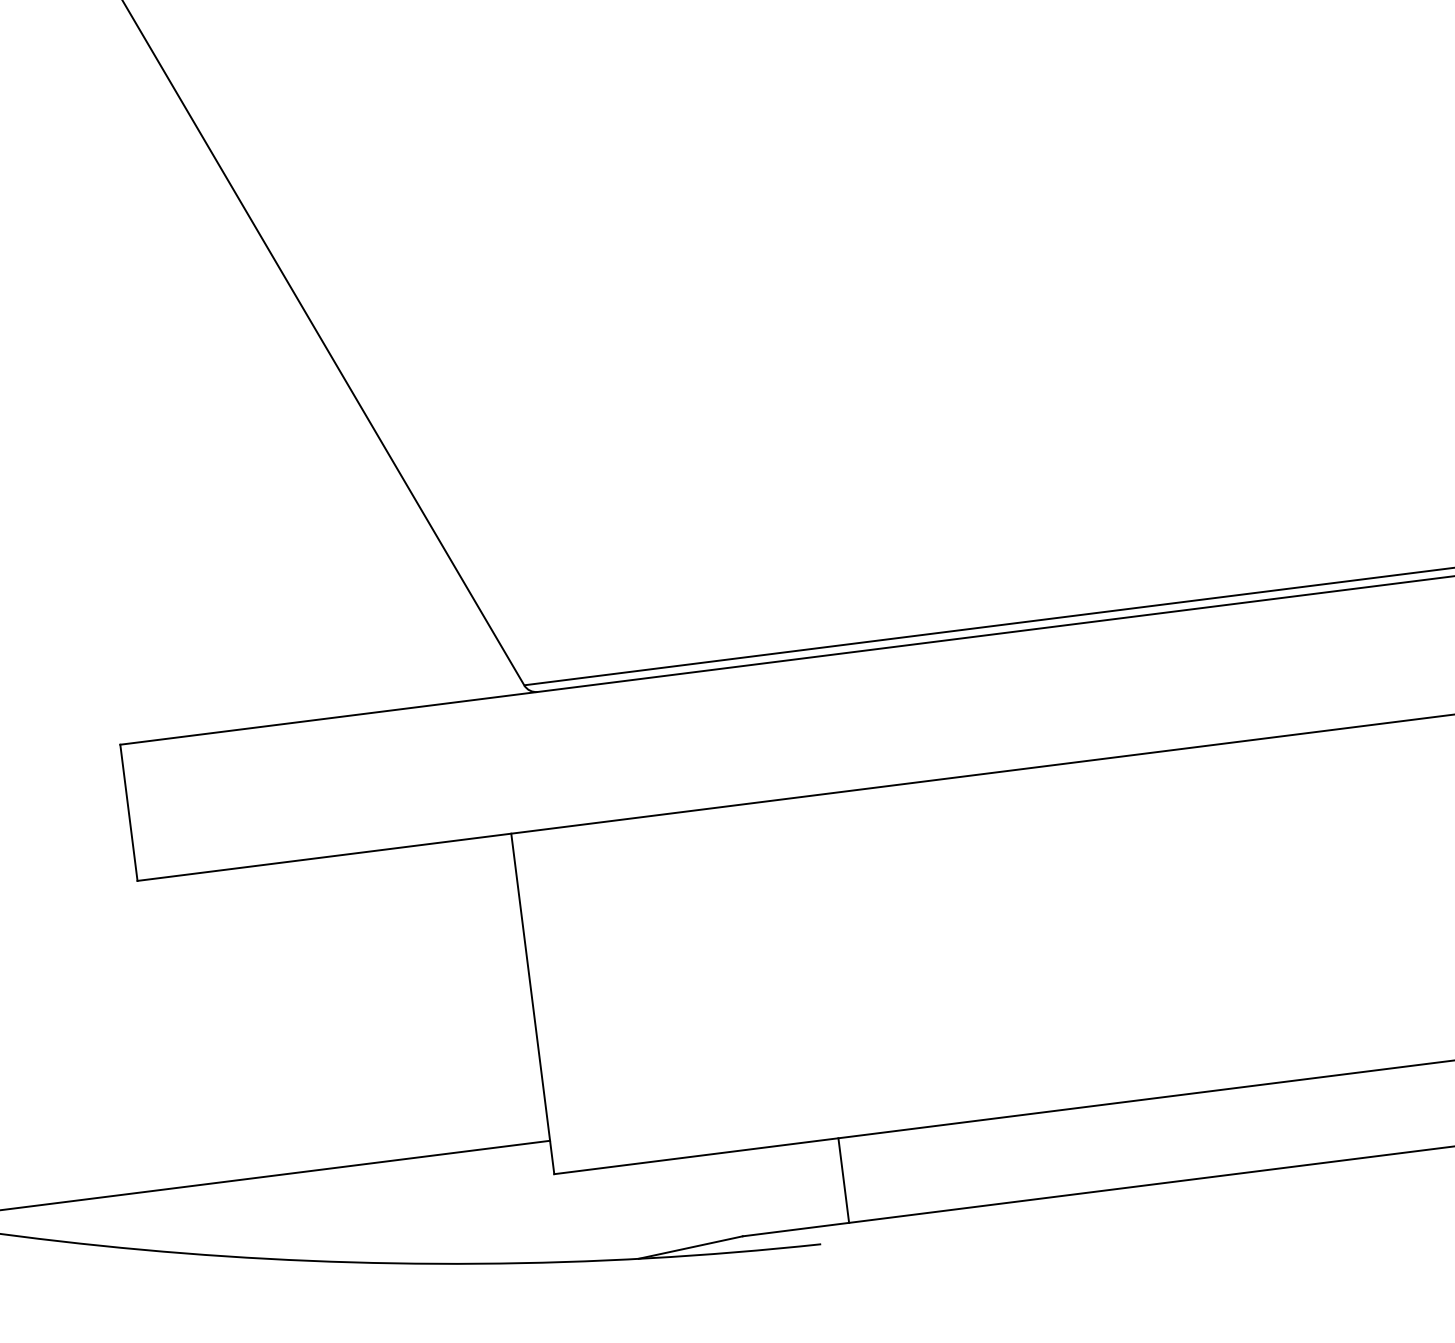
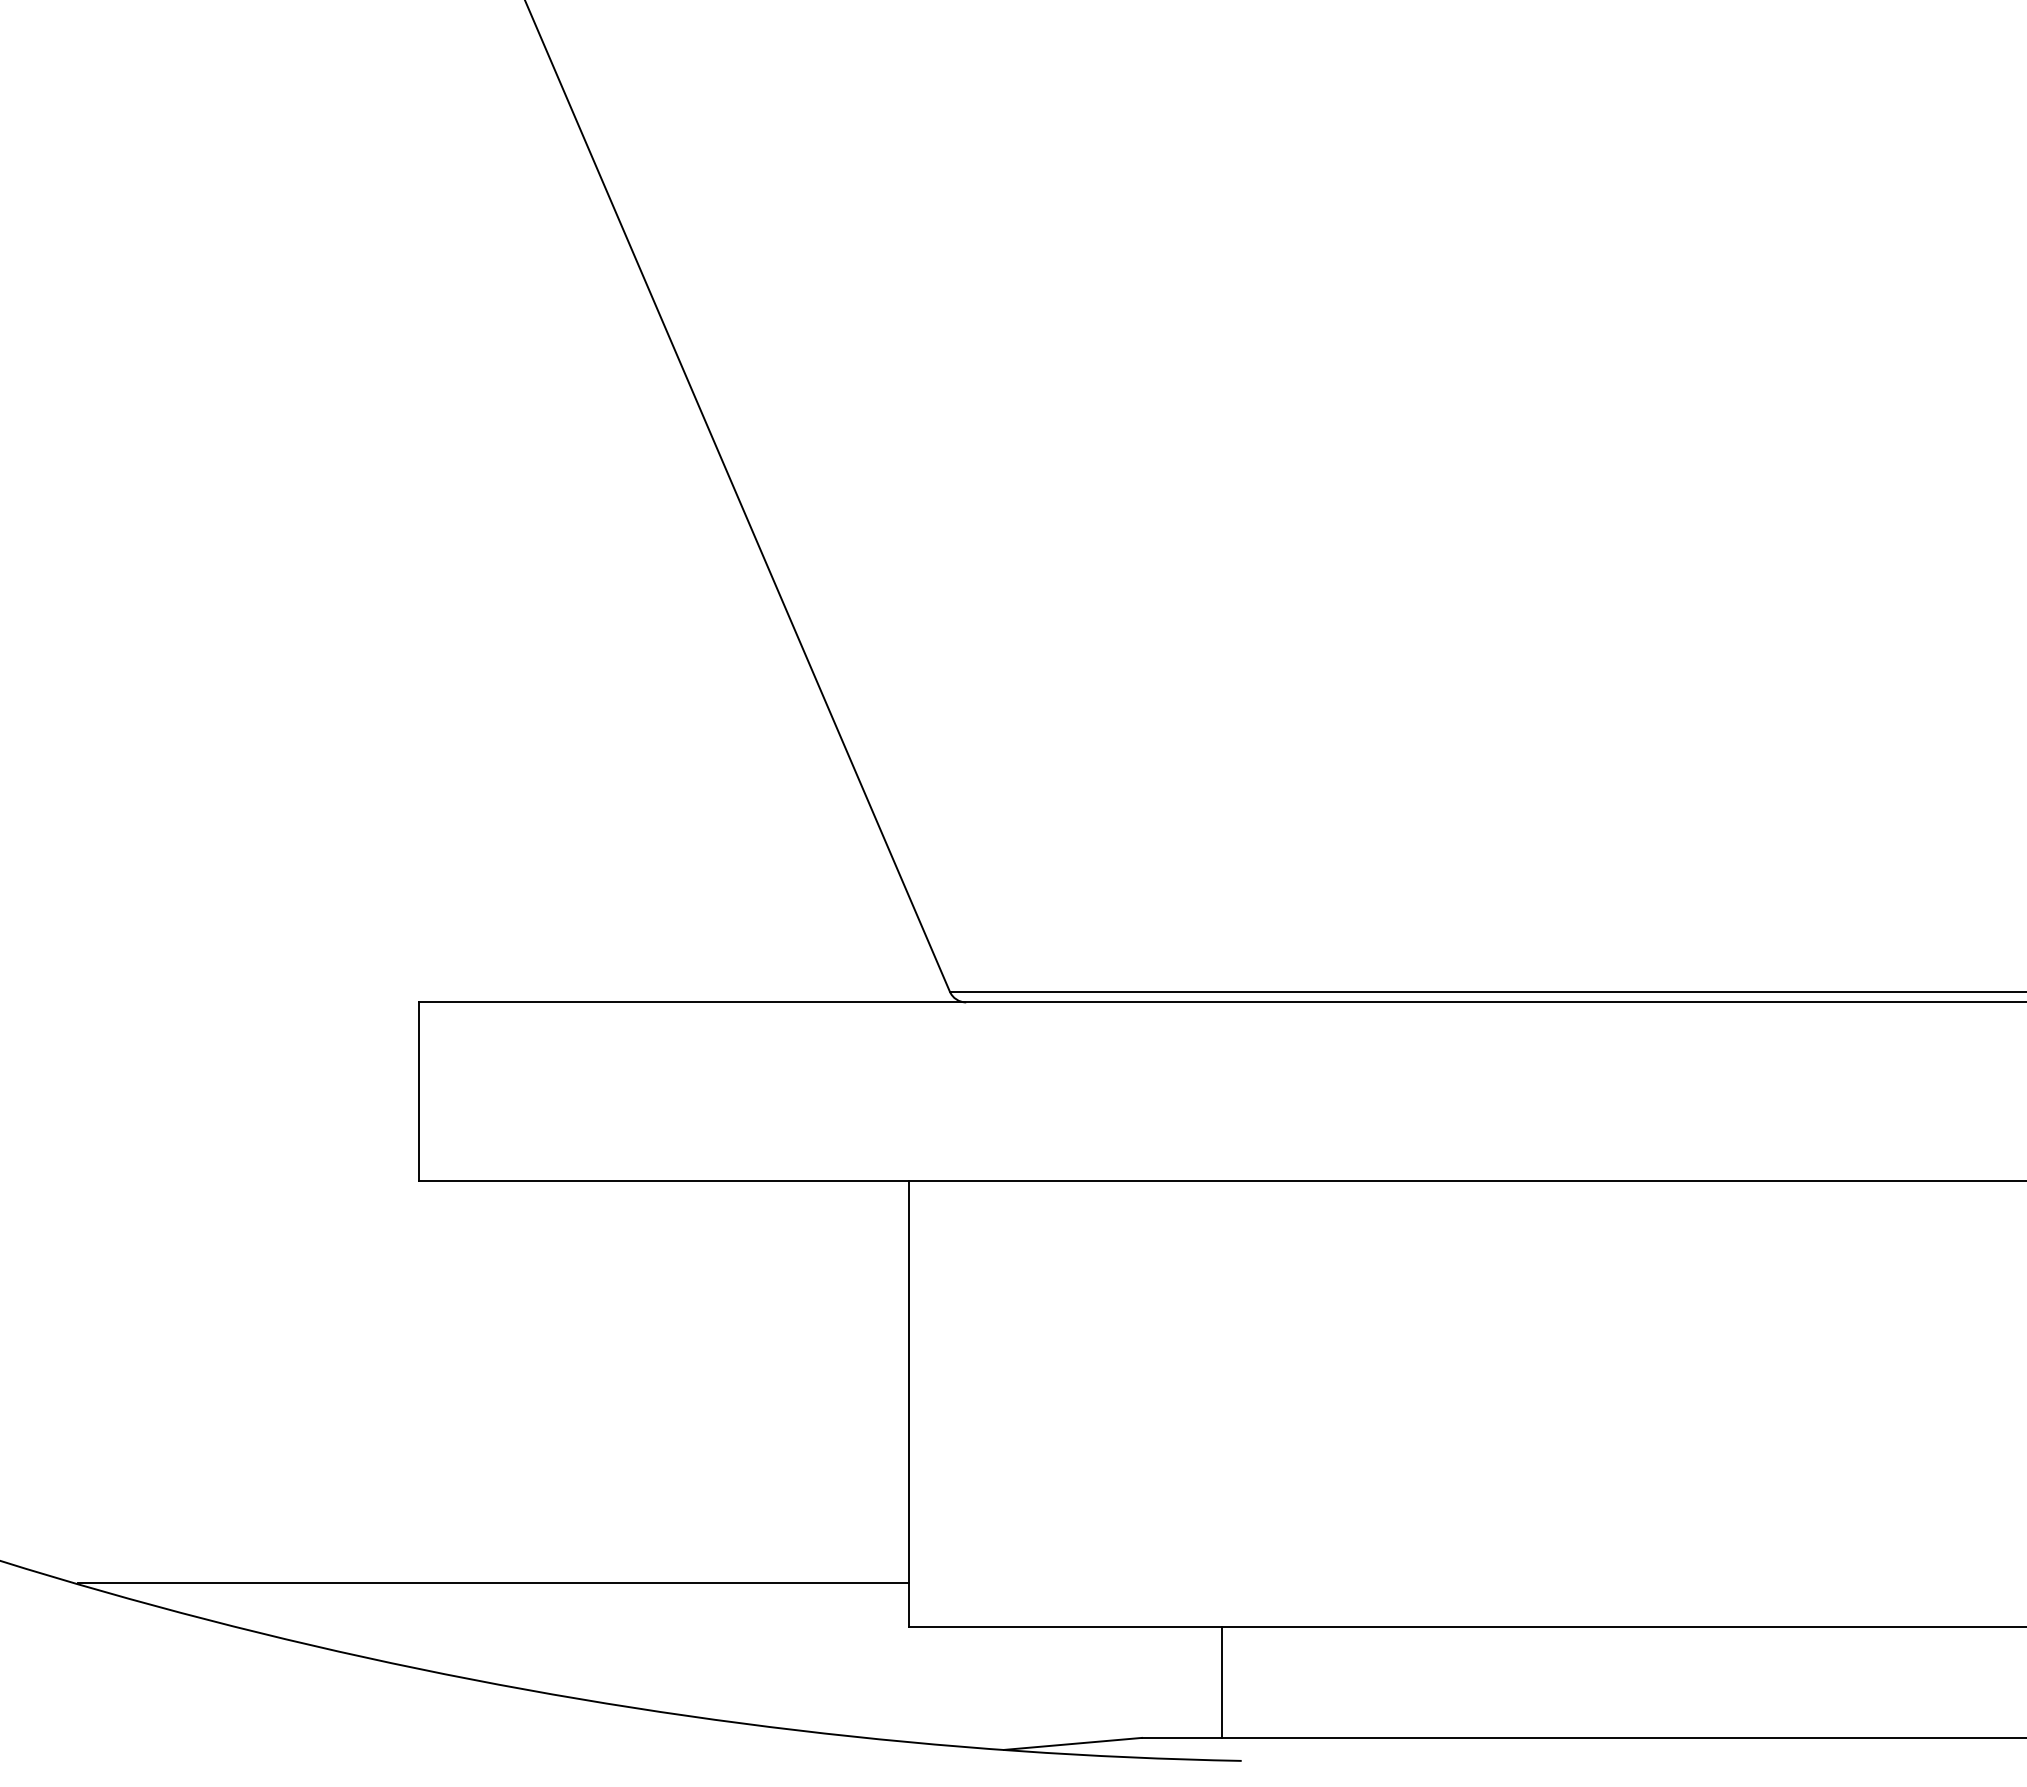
line: (843, 1180) -> (1222, 1682), moved

